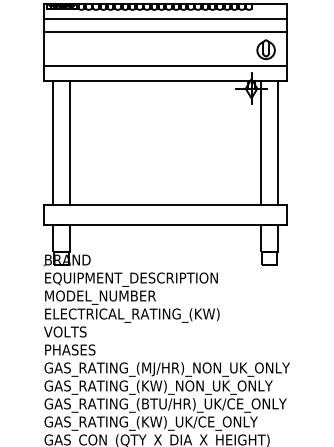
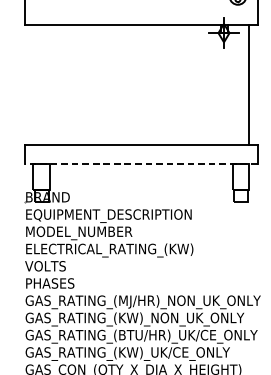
line: (164, 65) -> (140, 10), removed
line: (52, 142) -> (33, 84), removed
line: (69, 142) -> (49, 84), removed
line: (260, 142) -> (232, 84), removed
line: (164, 224) -> (140, 163), solid -> dashed

